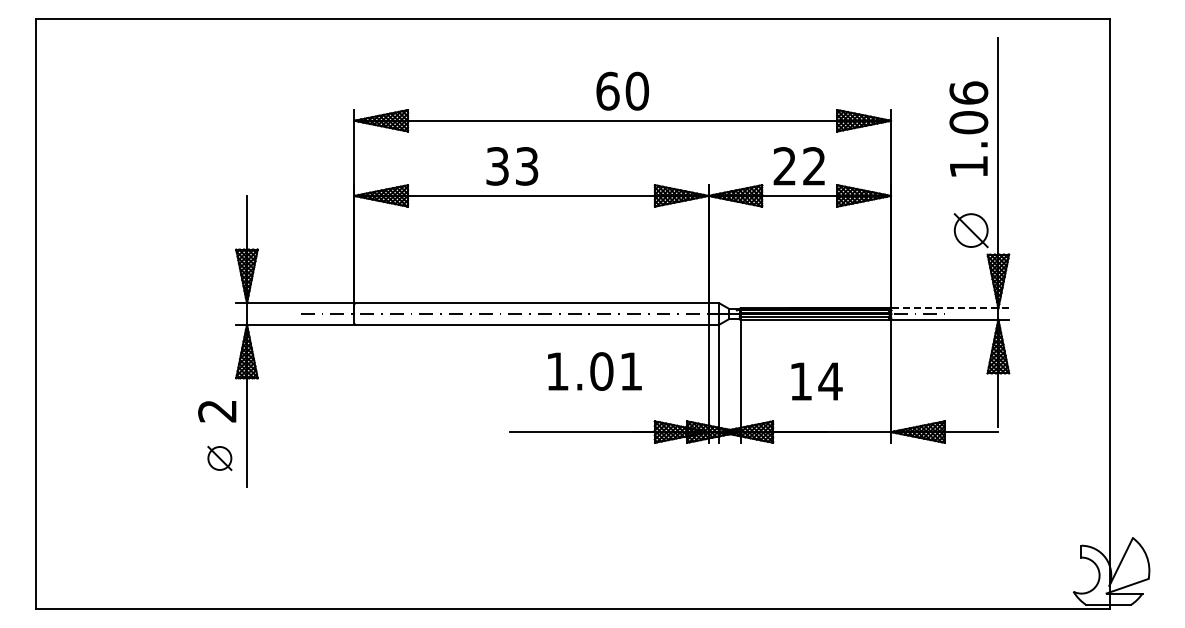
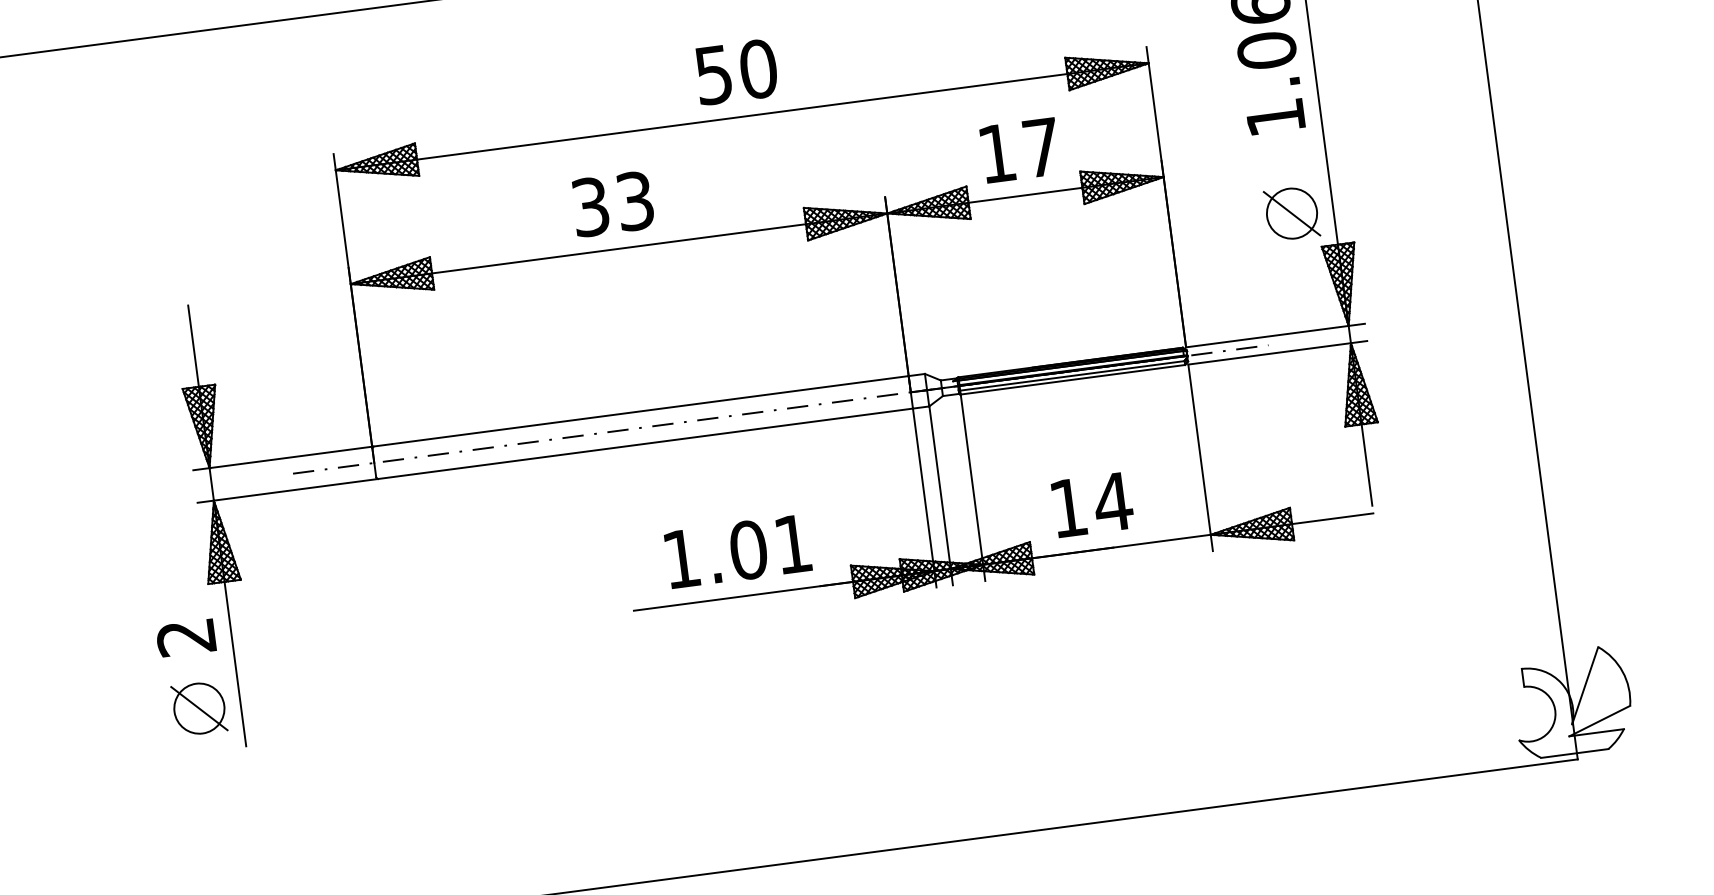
text: (607, 90) -> (713, 73), 60 -> 50
text: (512, 166) -> (613, 204), moved
text: (799, 166) -> (1019, 150), 22 -> 17
line: (949, 308) -> (1274, 335), dashed -> solid
text: (594, 371) -> (737, 551), moved
text: (816, 381) -> (1091, 504), moved
part: (219, 458) -> (198, 708), size x1.43

